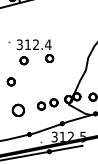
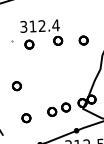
part: (71, 43) -> (82, 39), added
part: (35, 52) -> (41, 34), moved
part: (18, 110) -> (26, 118), size x0.62

